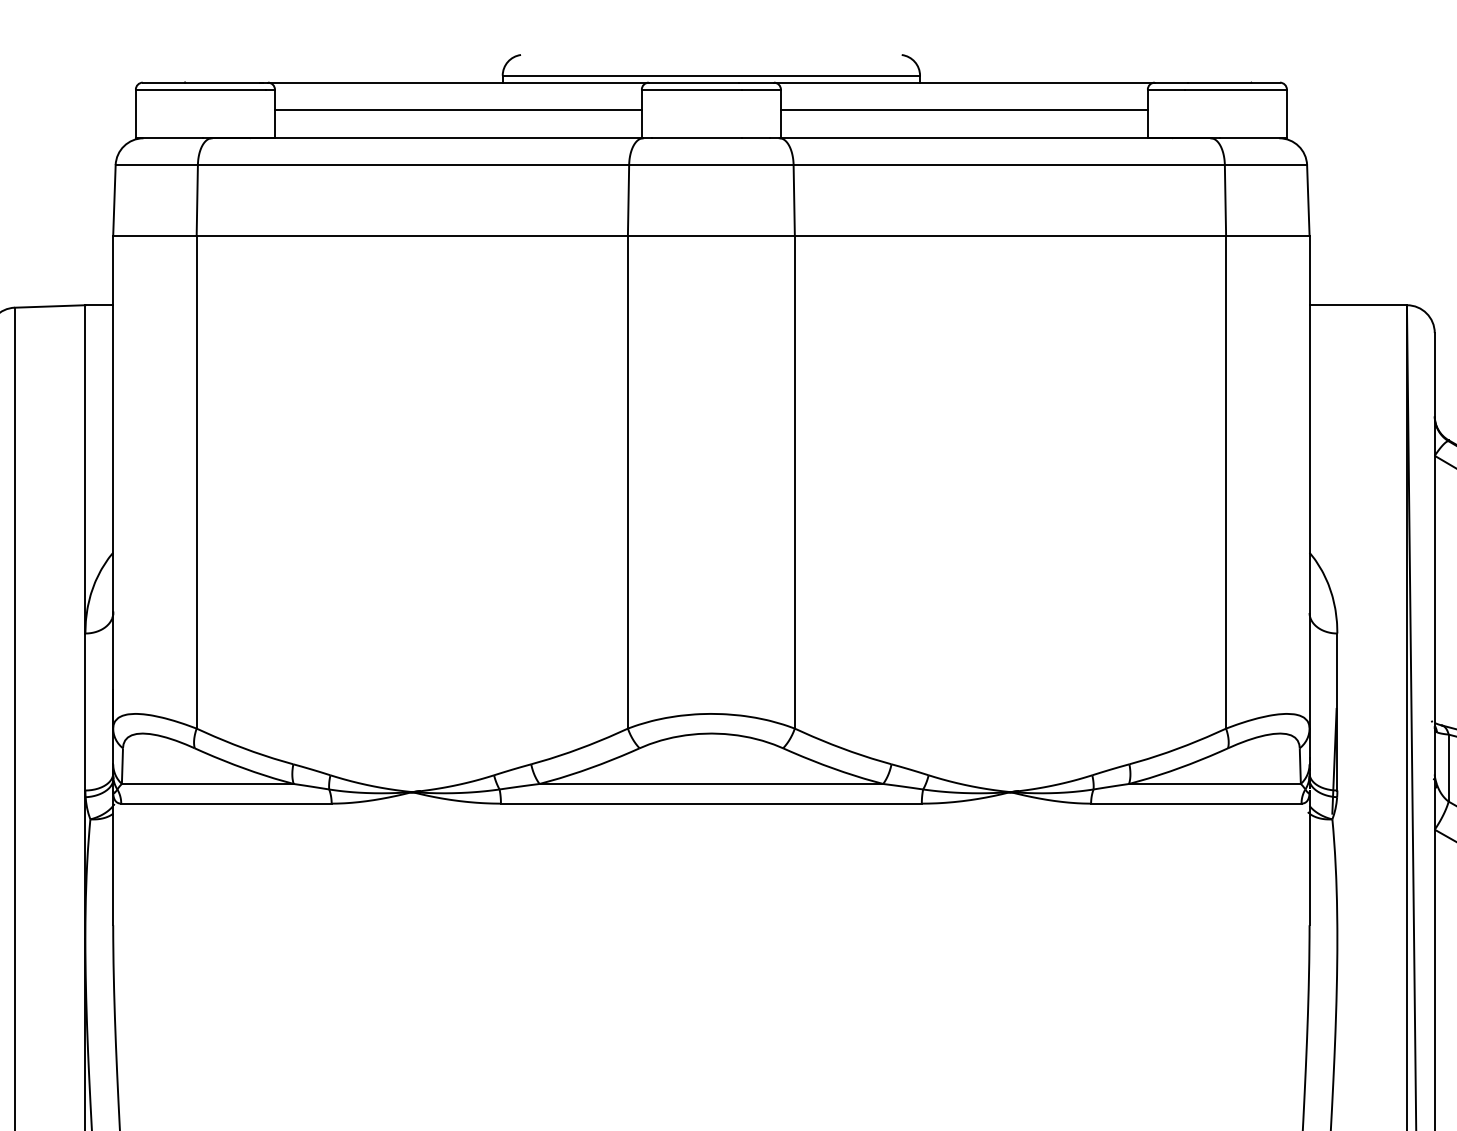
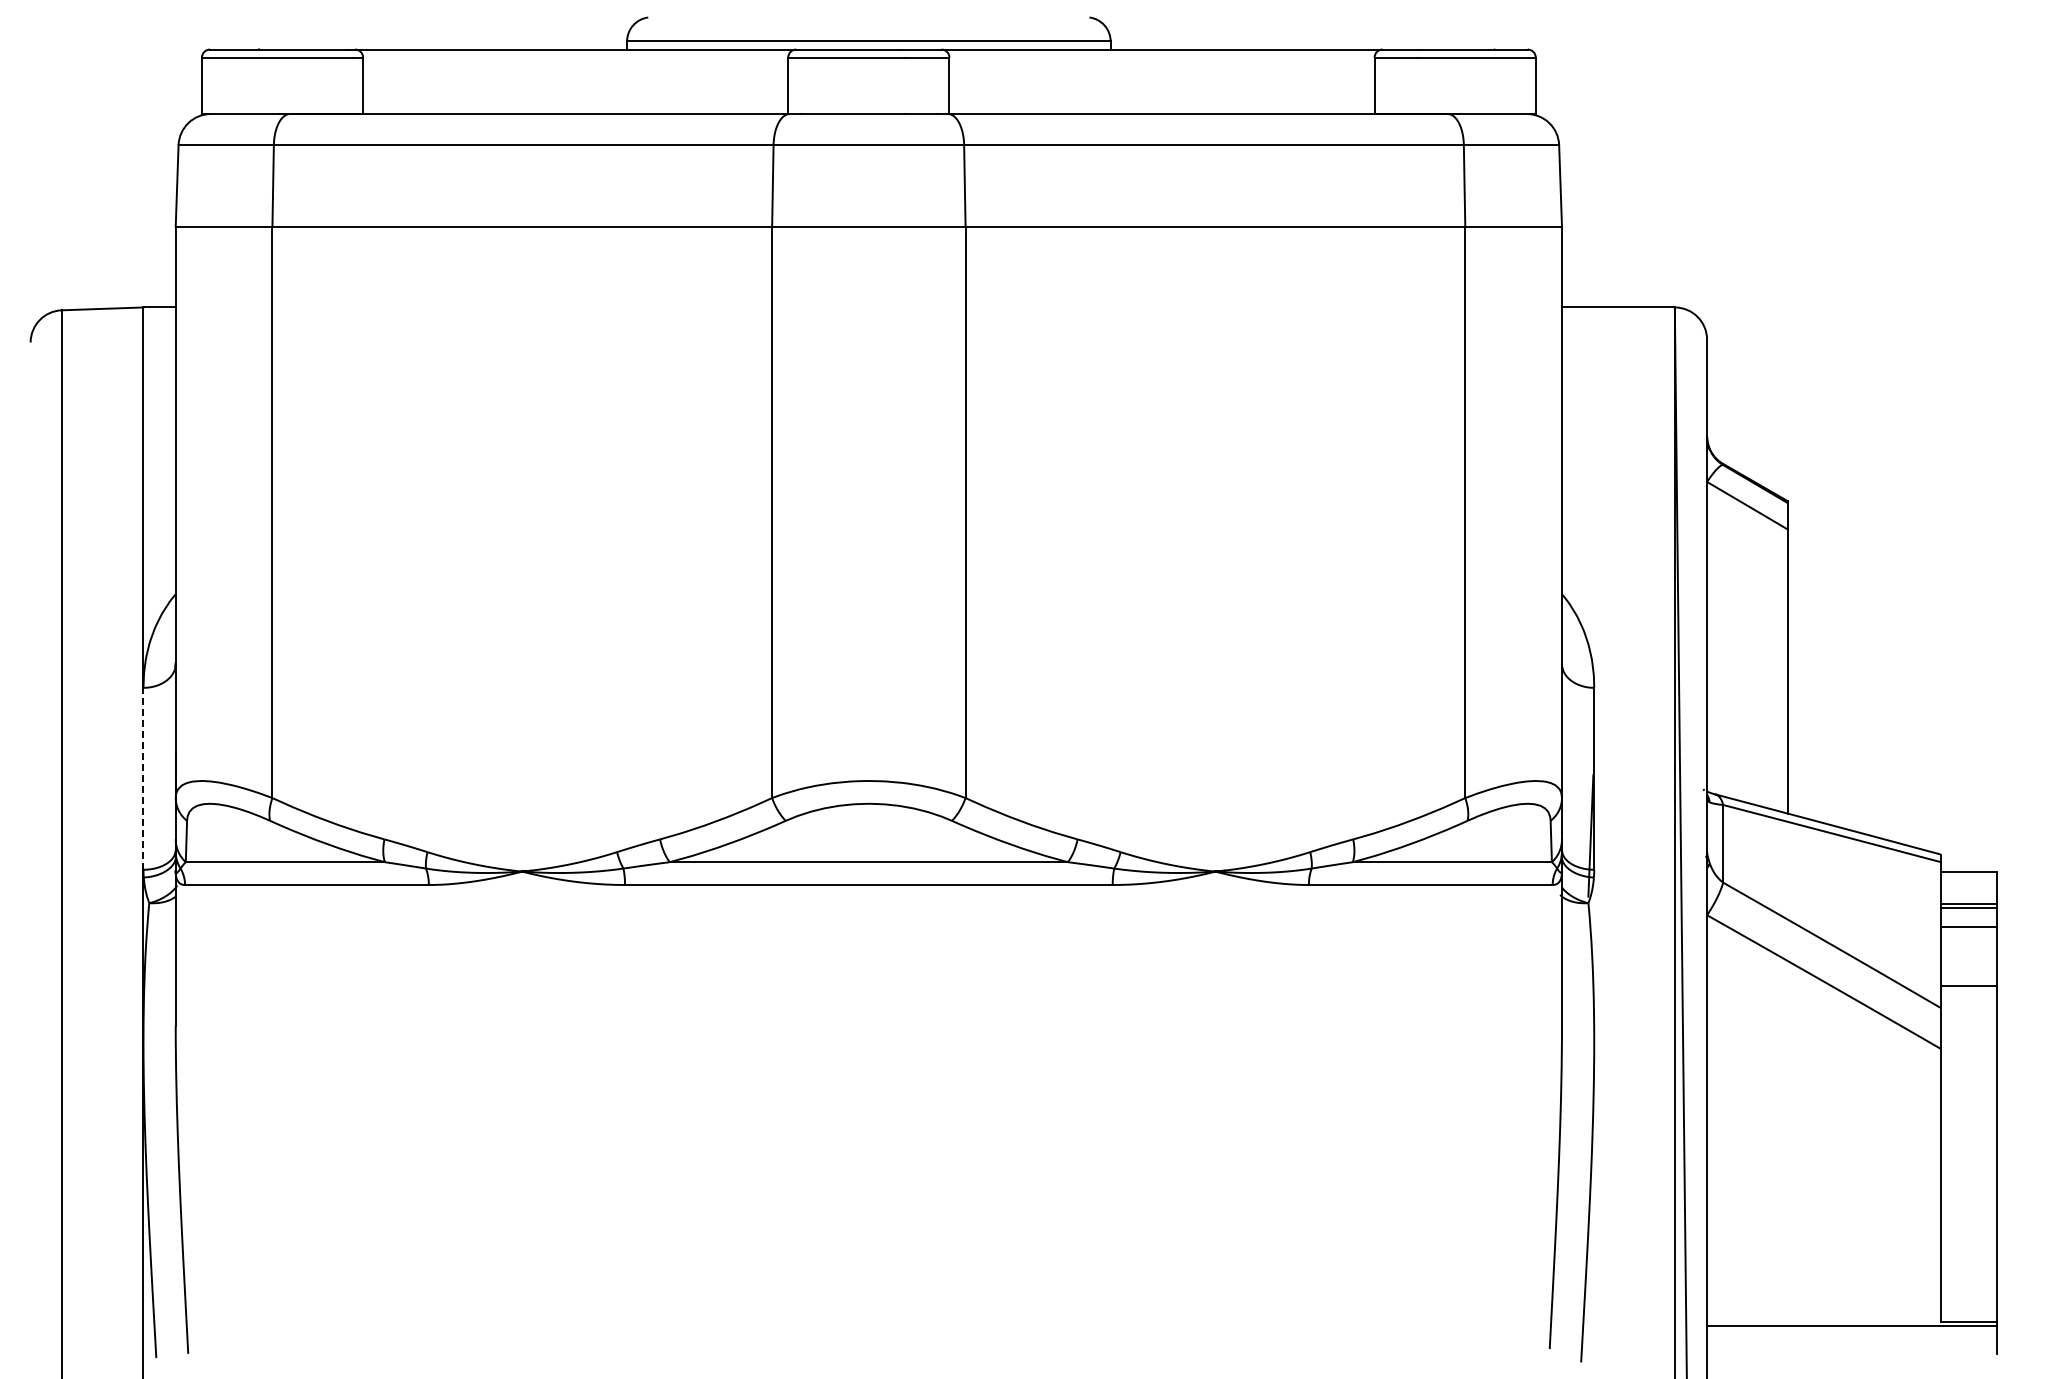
line: (458, 110) -> (575, 81), removed
line: (963, 110) -> (1161, 81), removed
line: (85, 711) -> (143, 778), solid -> dashed

